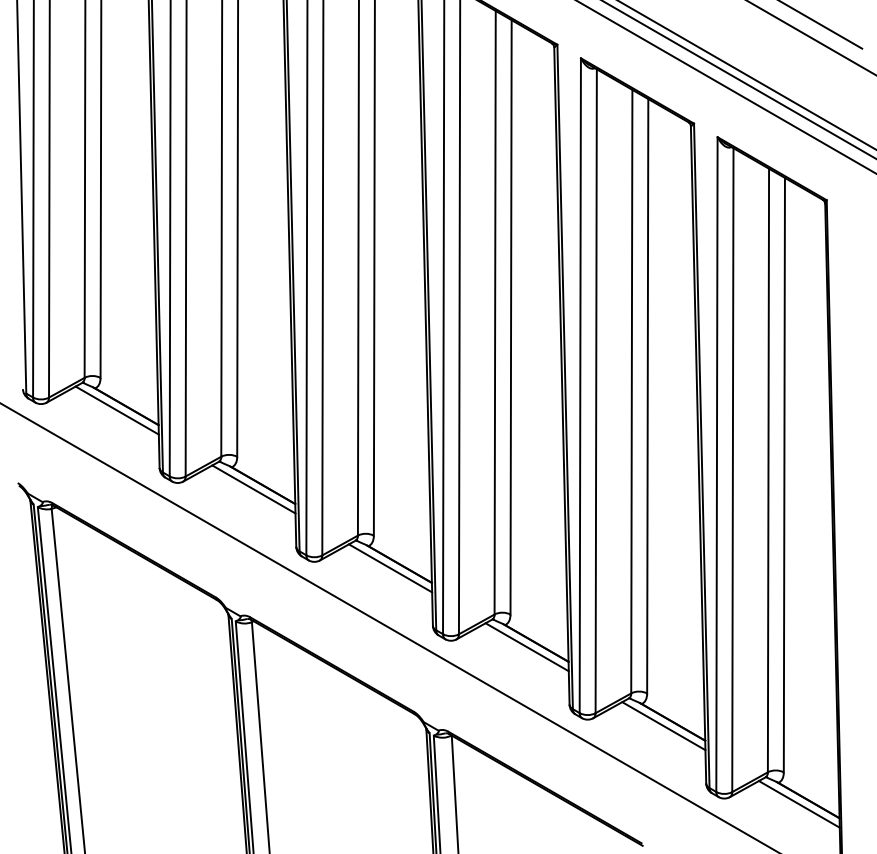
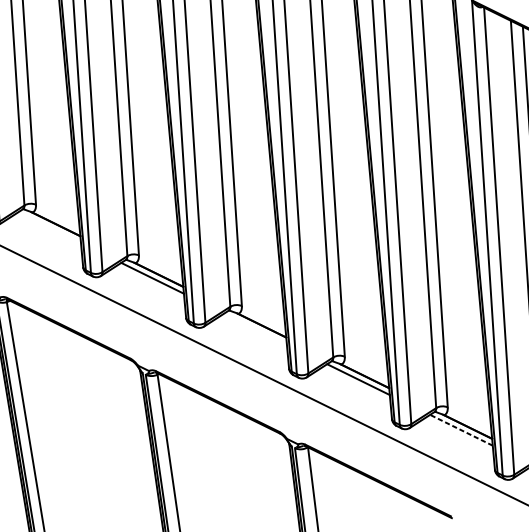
line: (116, 410) -> (49, 227), removed
line: (390, 568) -> (255, 329), removed
line: (663, 725) -> (461, 429), solid -> dashed

